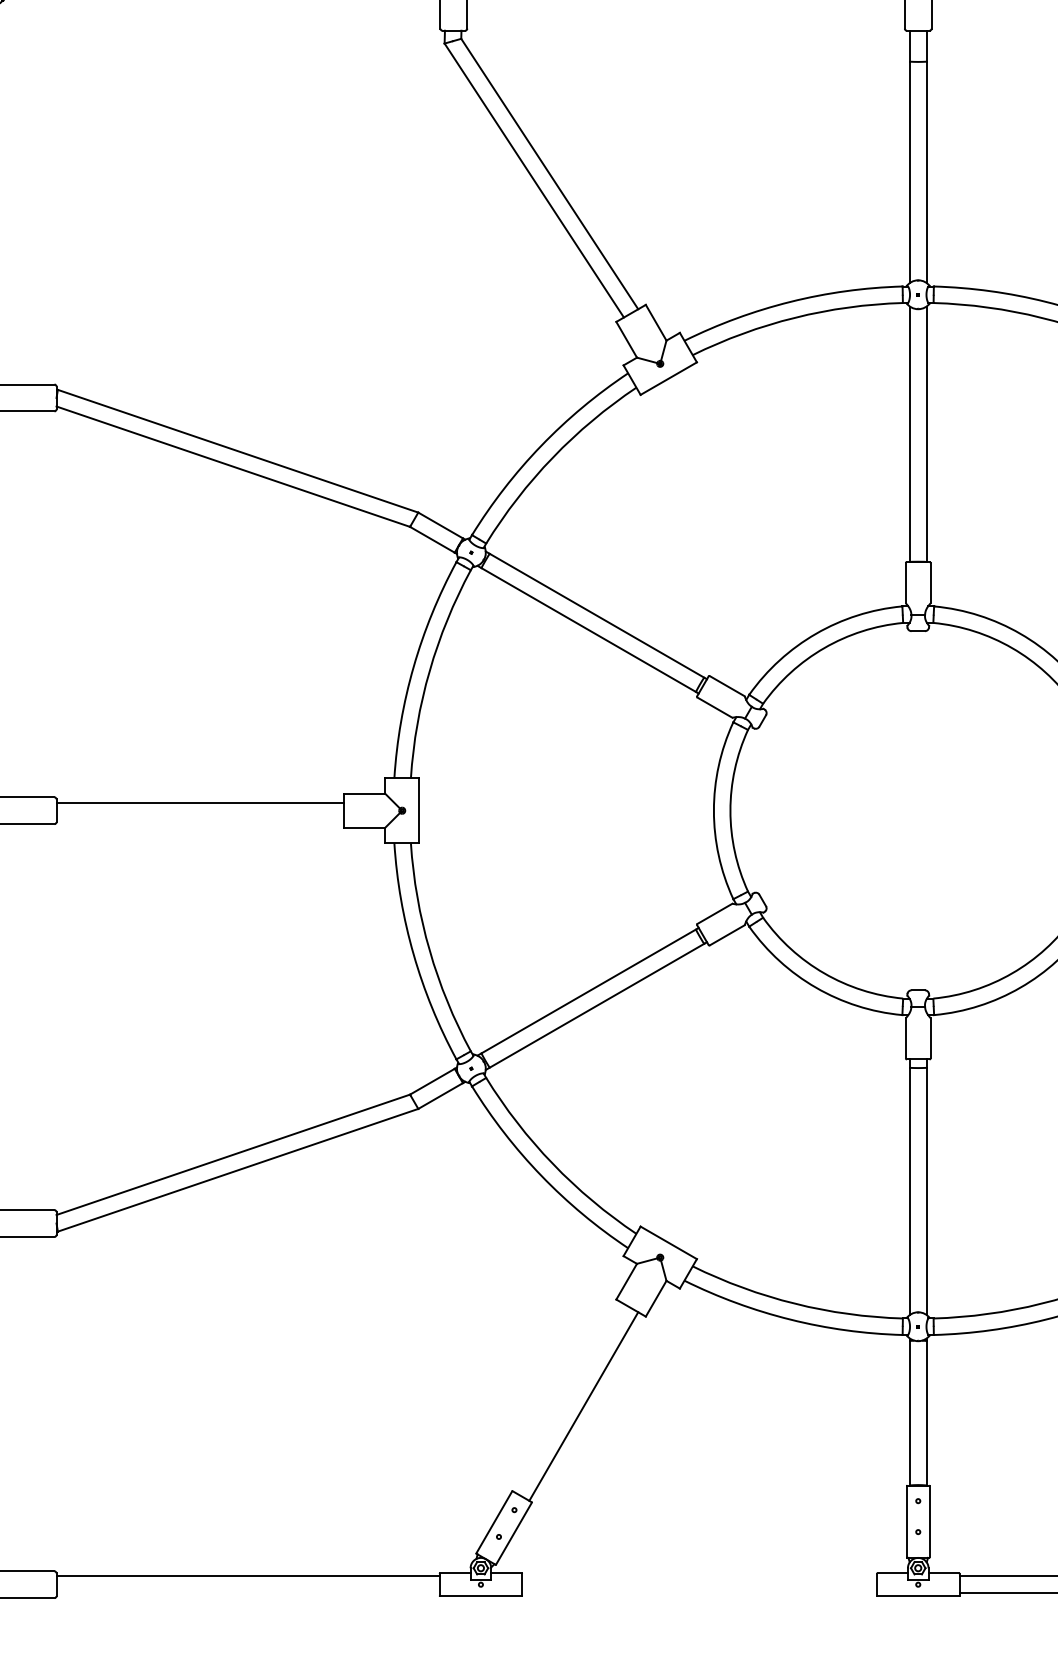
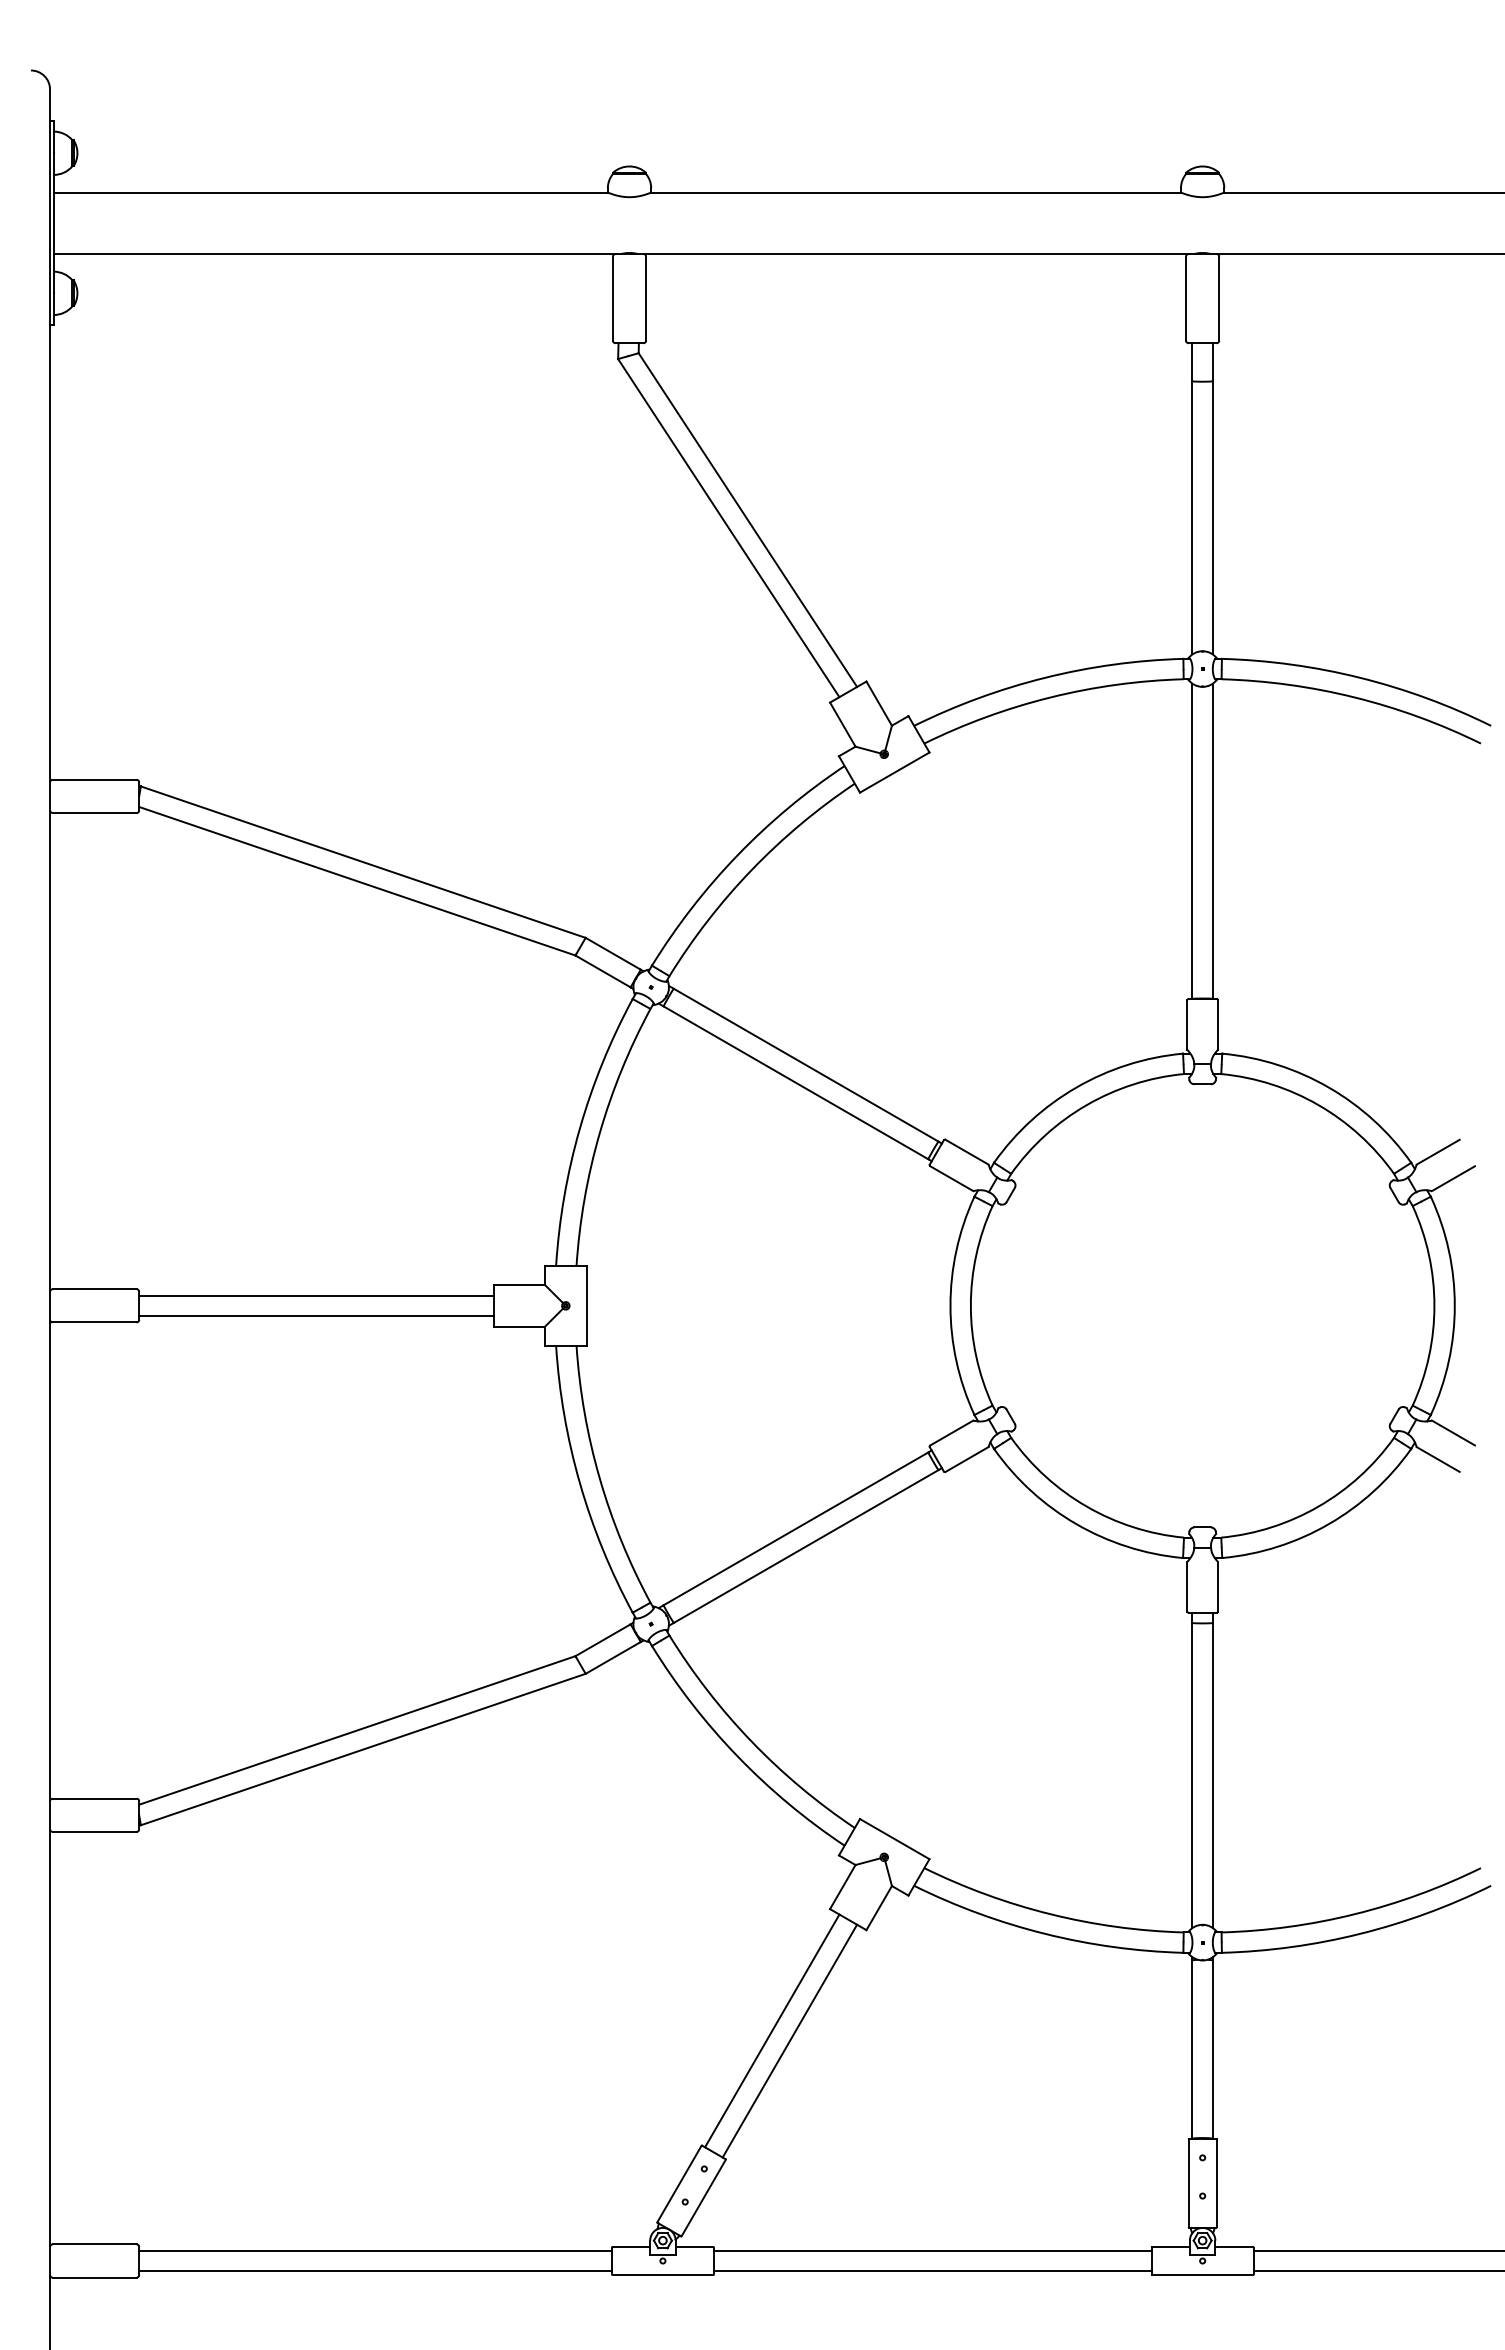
line: (200, 819) -> (316, 1316), added
line: (569, 1397) -> (772, 2030), added
line: (699, 1576) -> (932, 2250), added
line: (248, 1593) -> (375, 2271), added
line: (699, 1593) -> (932, 2271), added

